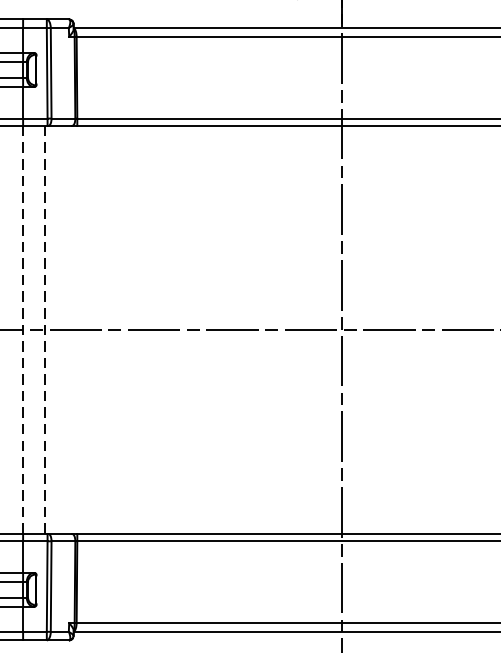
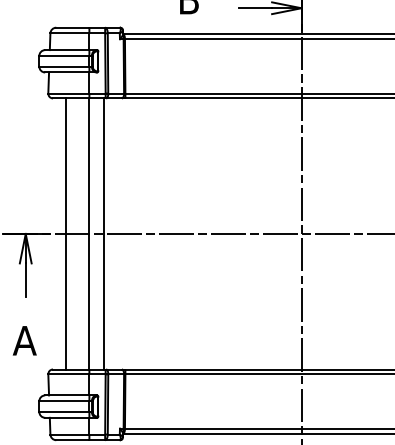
line: (23, 329) -> (89, 233), dashed -> solid
line: (45, 329) -> (104, 233), dashed -> solid

